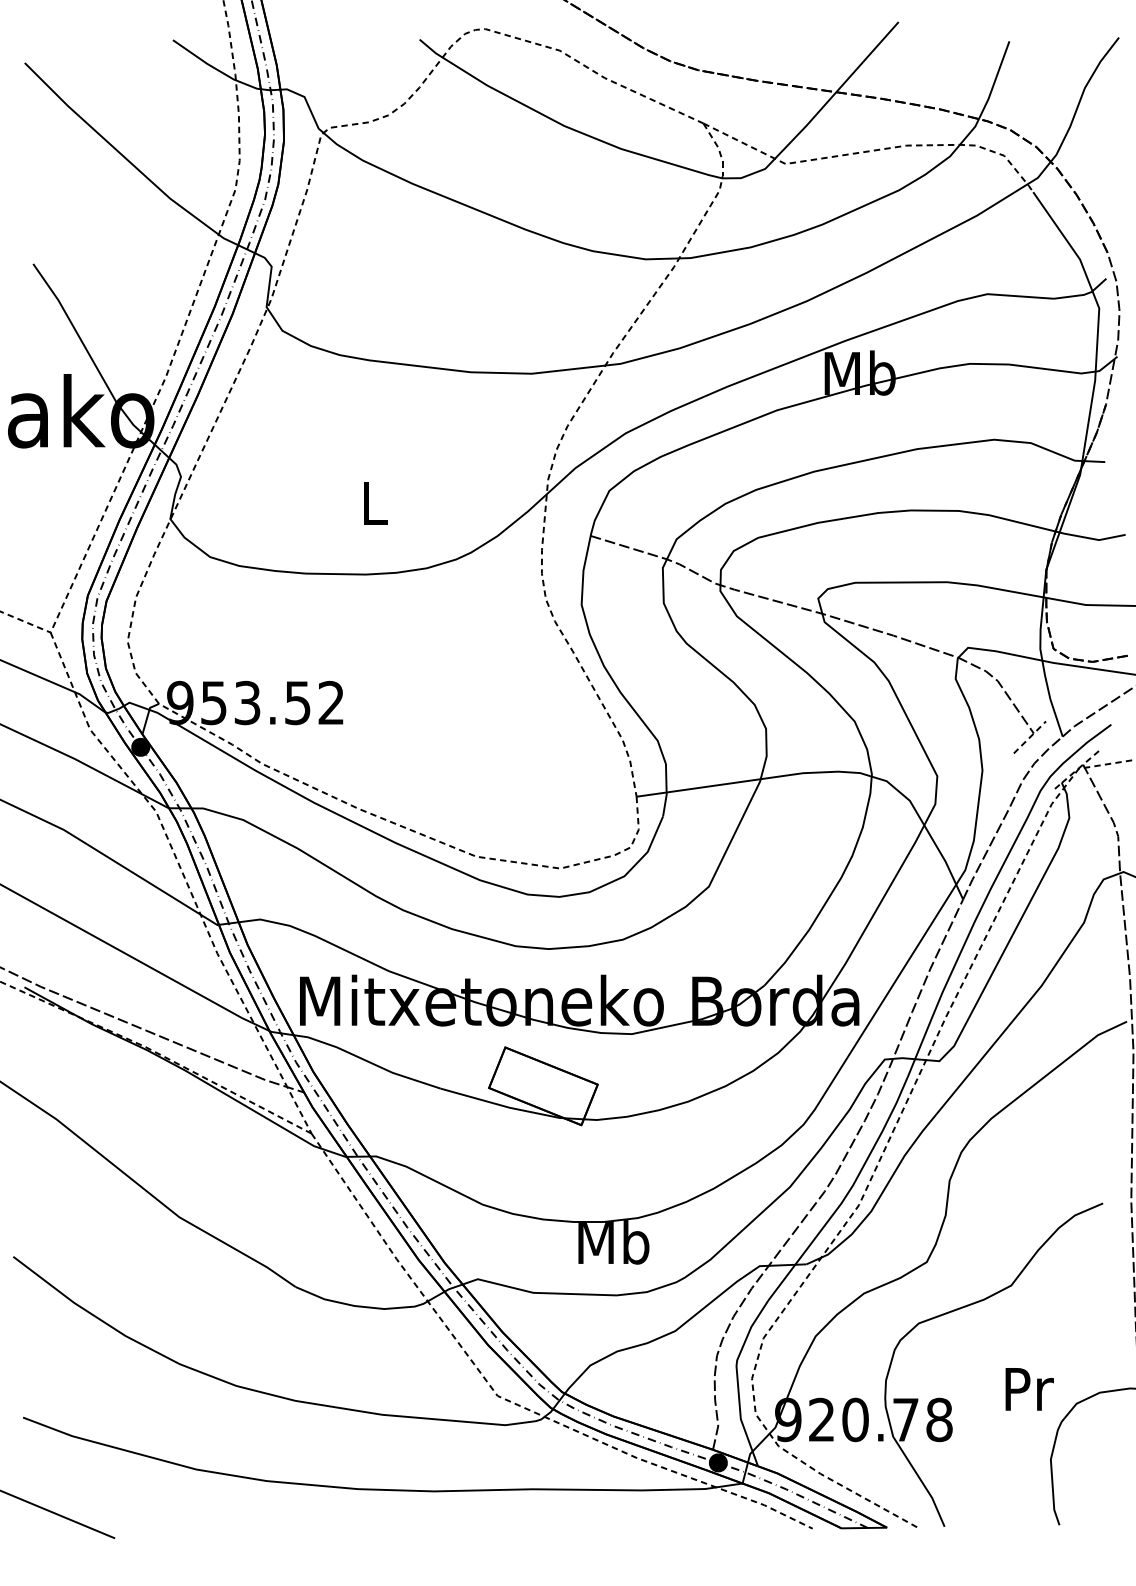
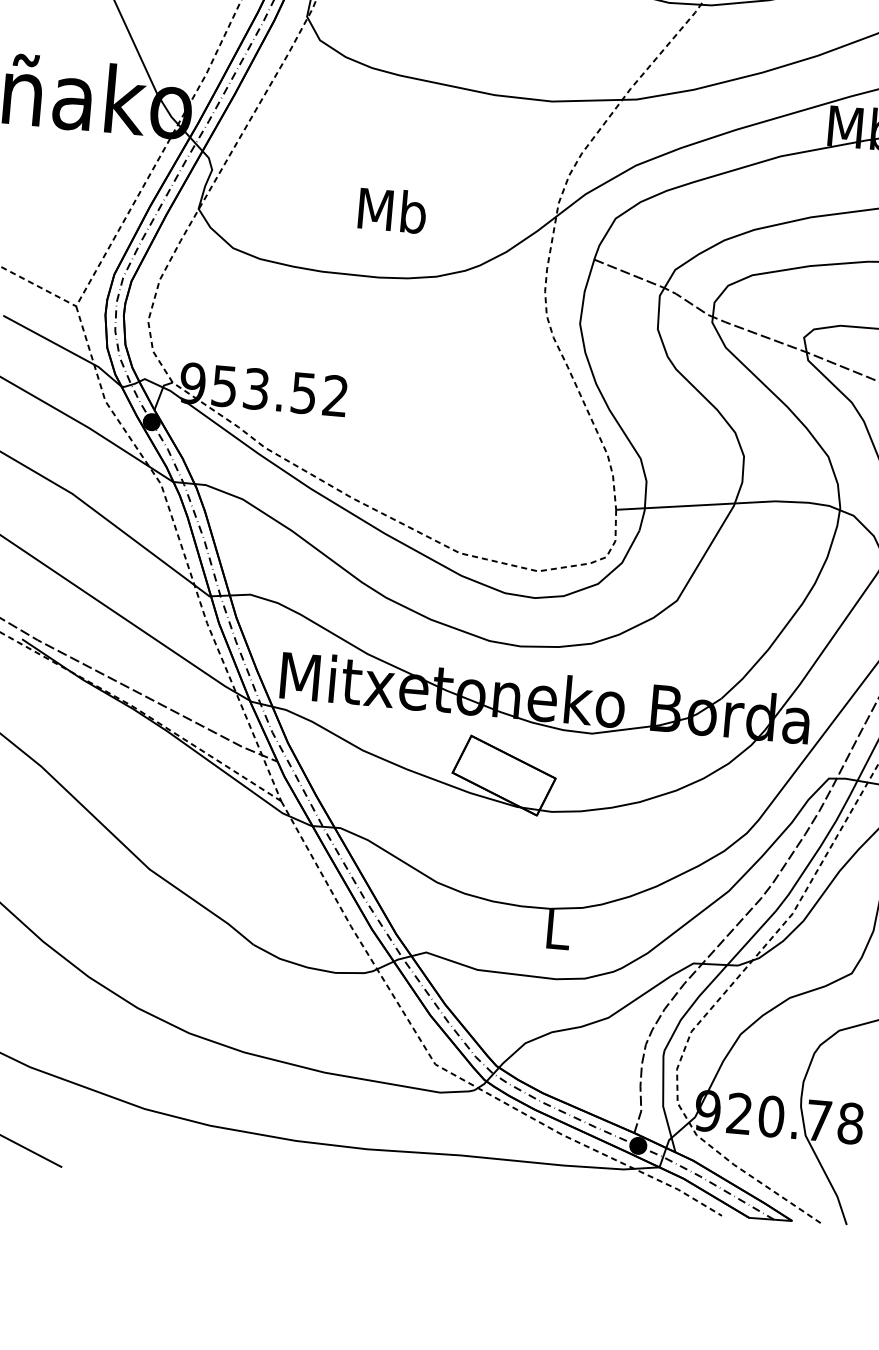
text: (373, 502) -> (391, 210), L -> Mb
text: (613, 1242) -> (557, 929), Mb -> L

